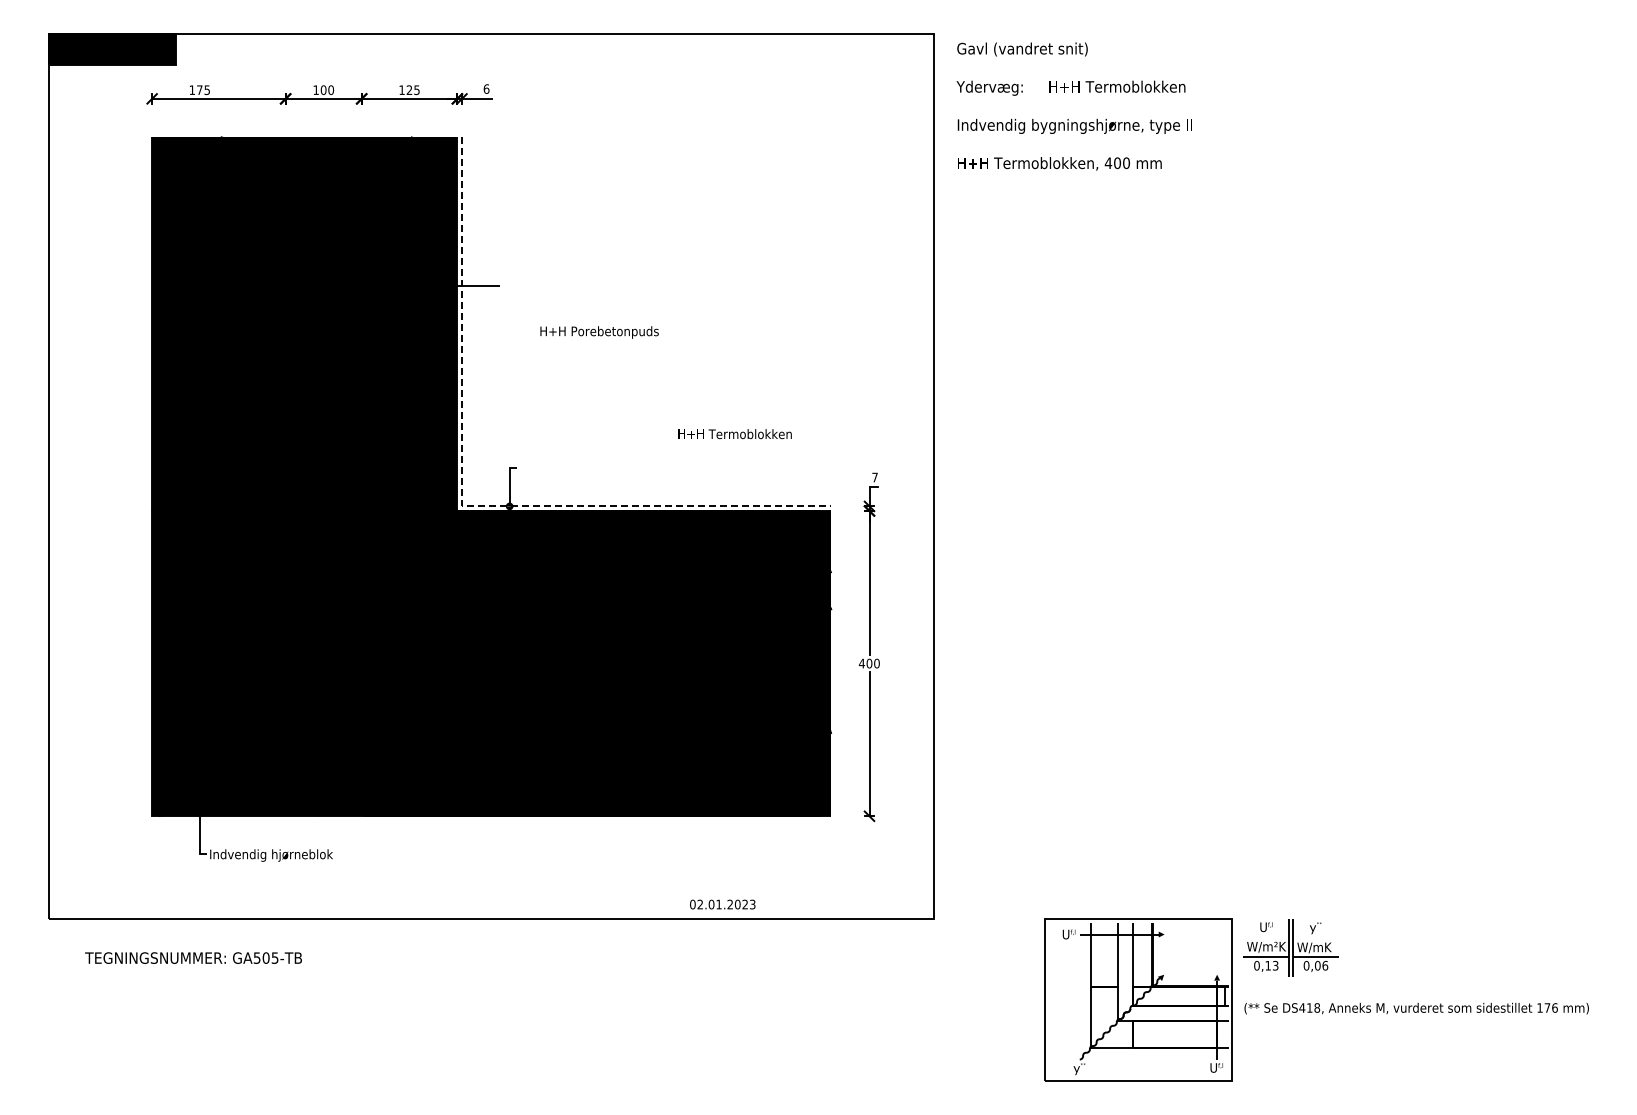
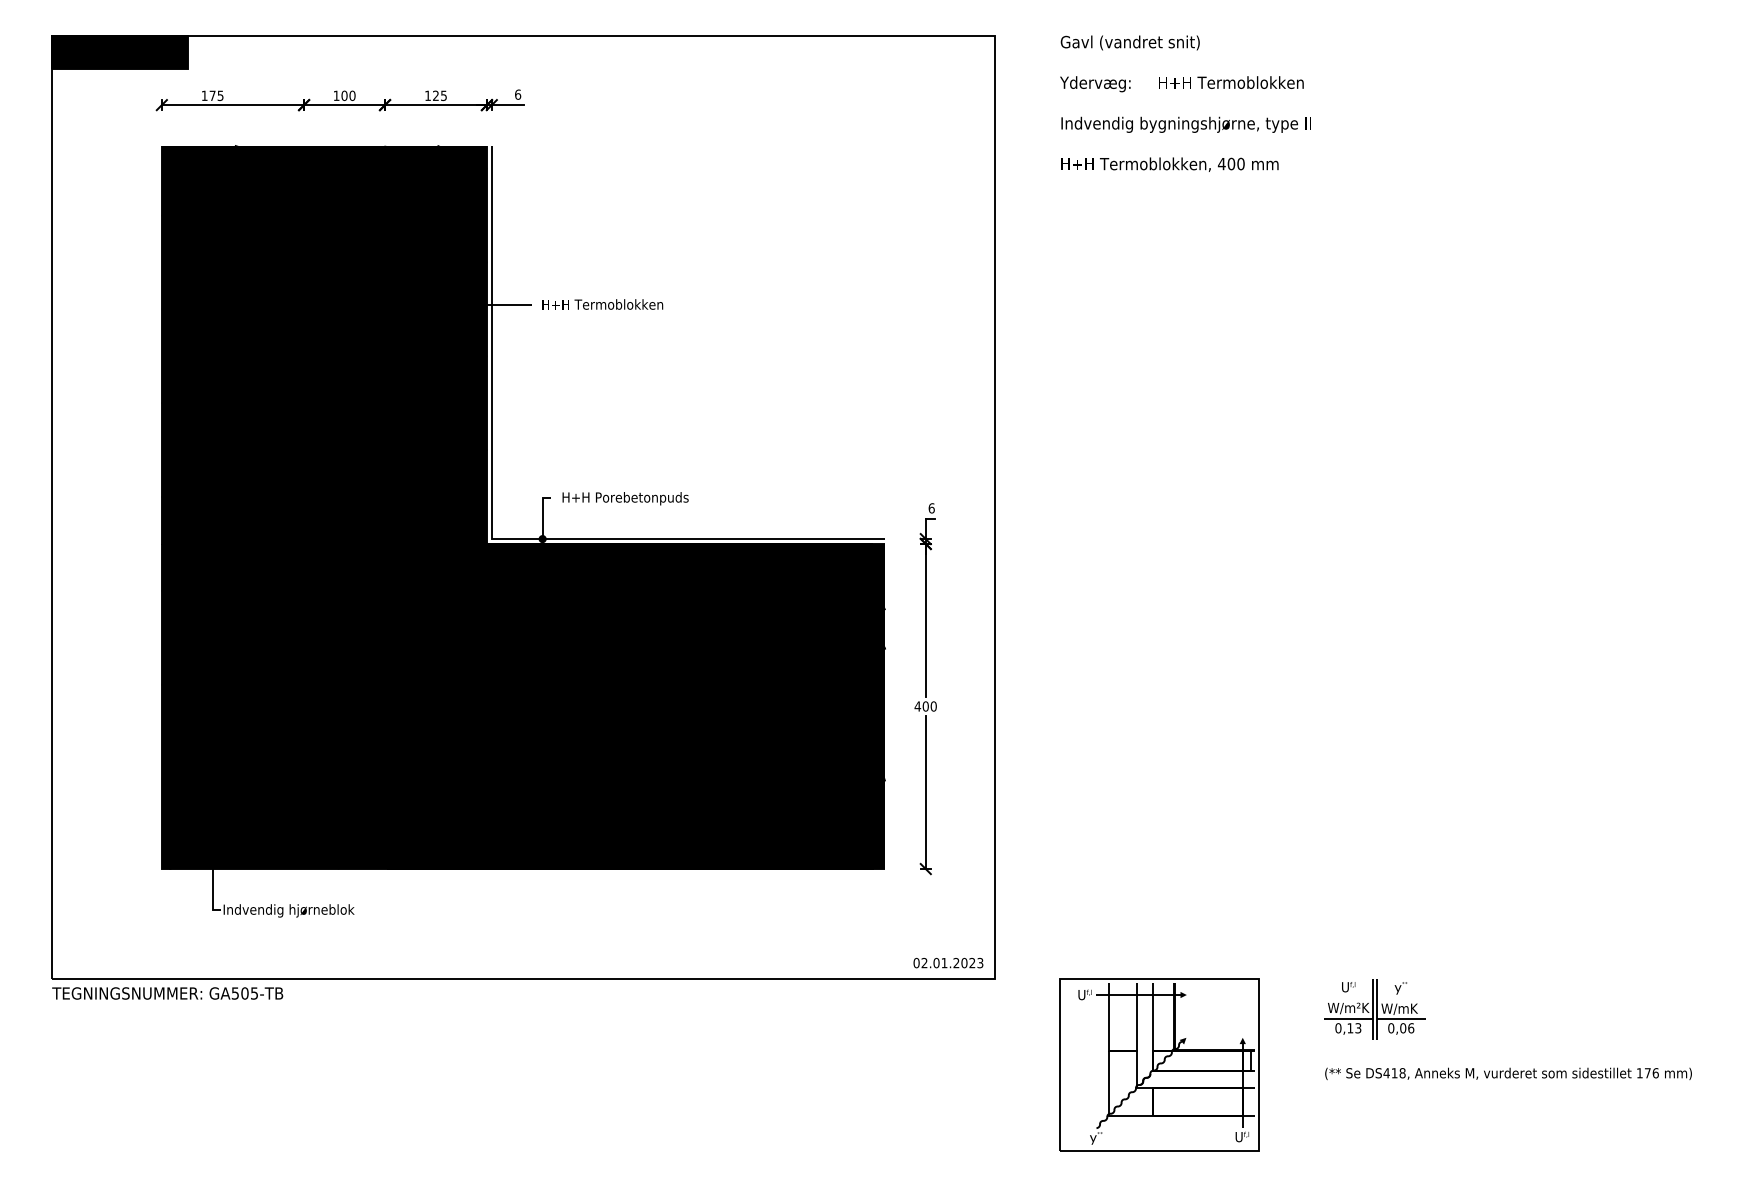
text: (1073, 106) -> (1184, 103), moved
text: (599, 332) -> (625, 498), moved
text: (734, 434) -> (602, 304), moved
text: (874, 477) -> (931, 508), 7 -> 6
line: (461, 506) -> (491, 539), dashed -> solid
text: (722, 904) -> (948, 963), moved
text: (193, 957) -> (167, 992), moved
part: (1138, 999) -> (1159, 1064), moved

